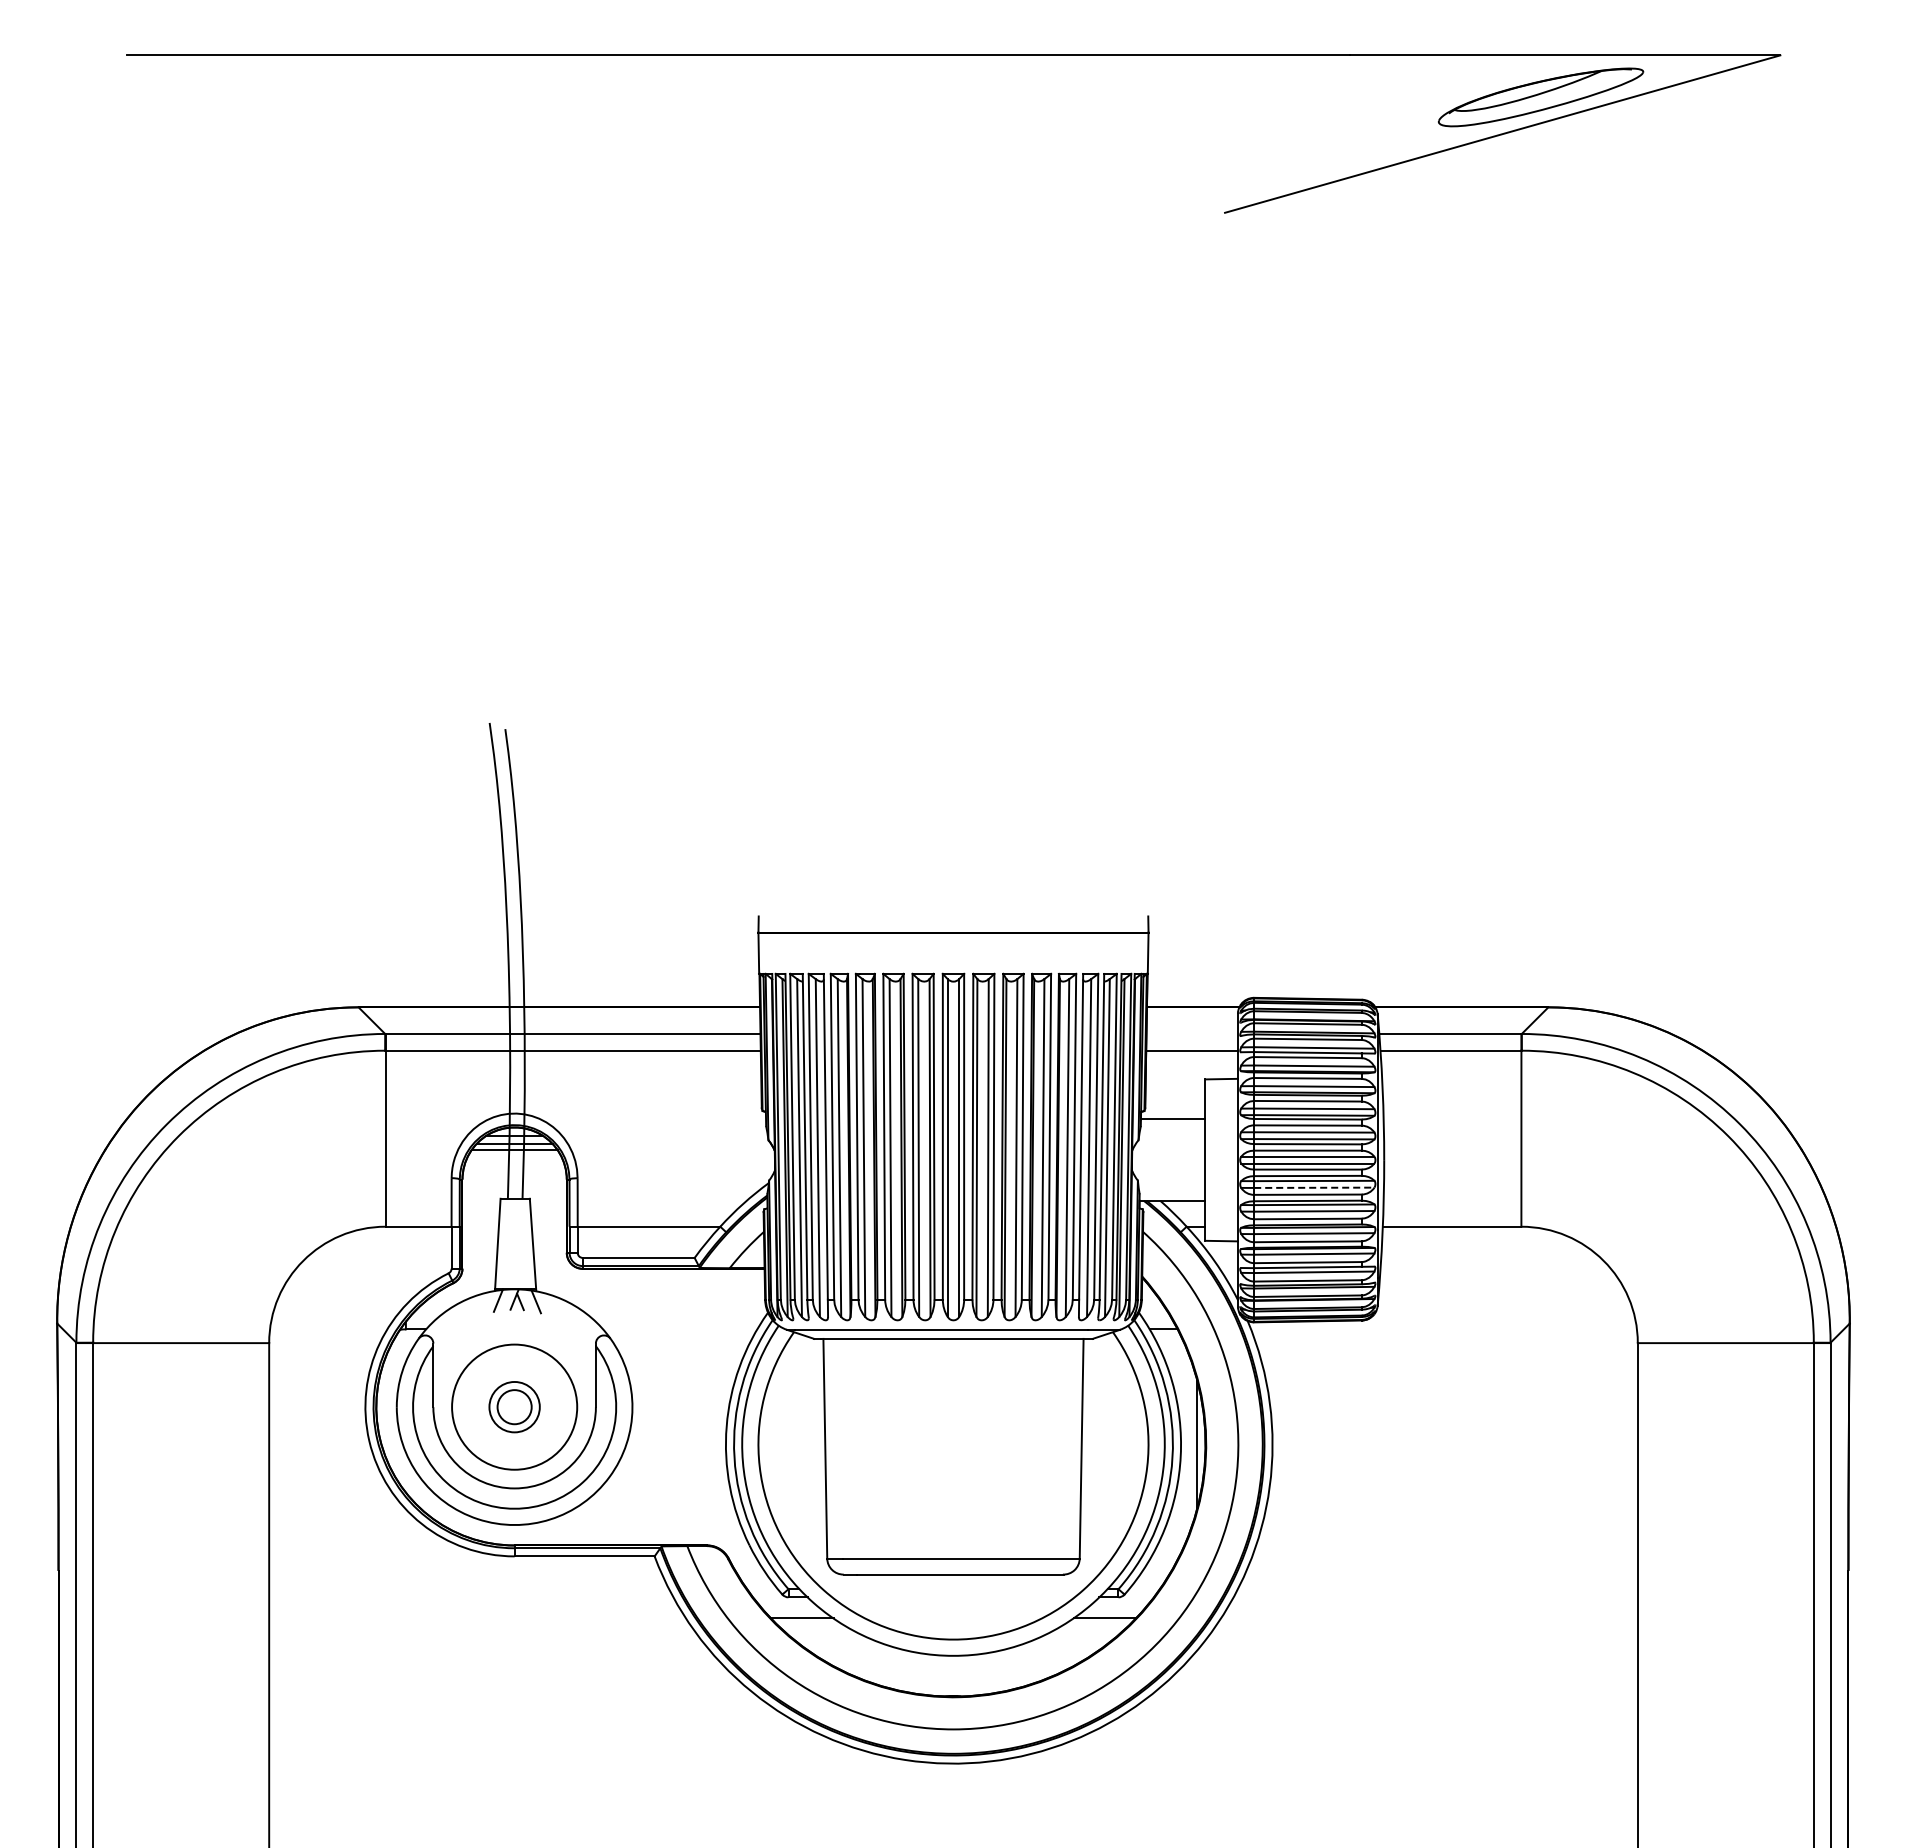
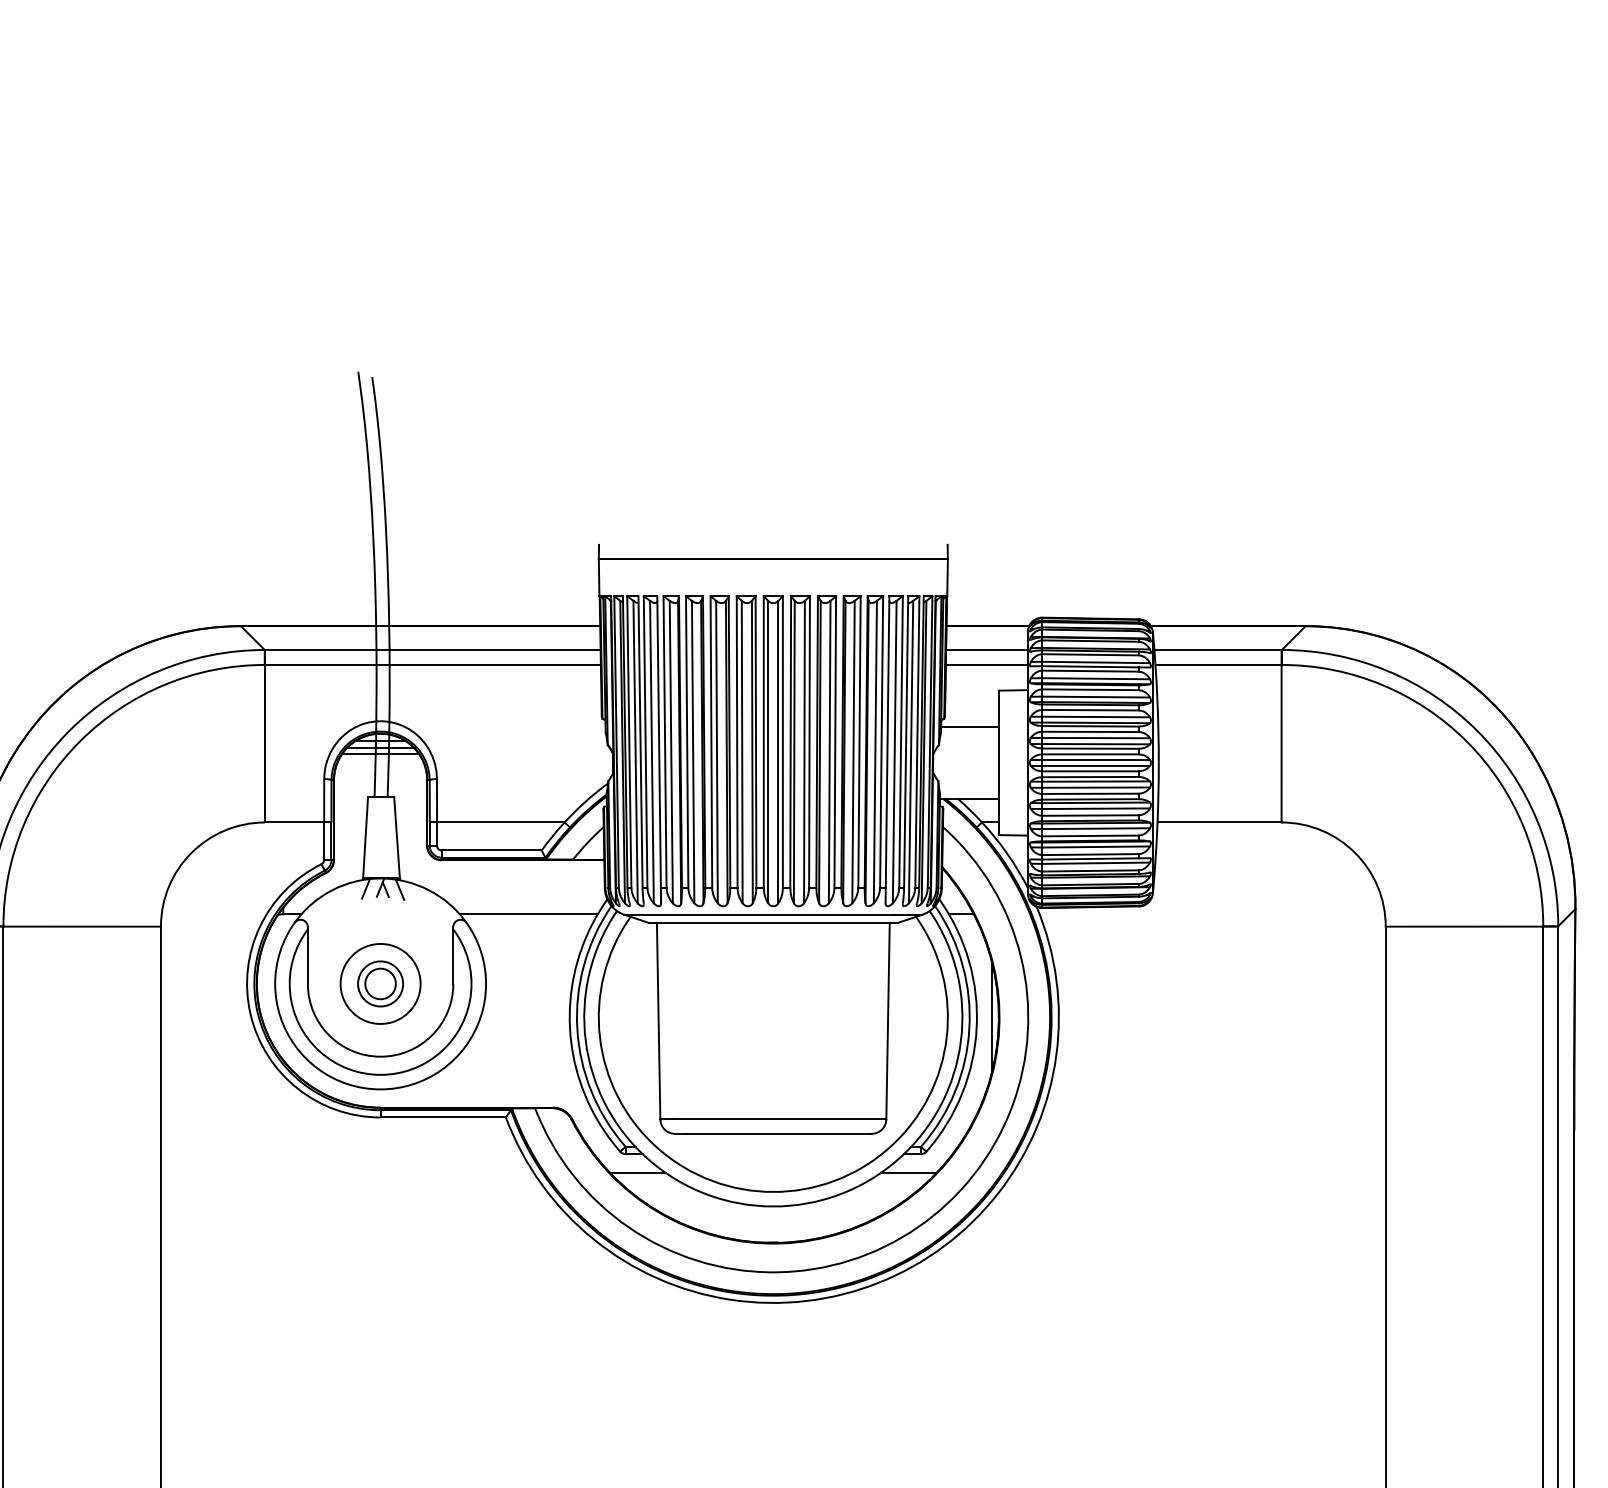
line: (1191, 1033) -> (986, 649), added
line: (1314, 1187) -> (1096, 787), dashed -> solid
line: (680, 1329) -> (529, 914), added
circle: (514, 1406) -> (380, 983), size x0.71

